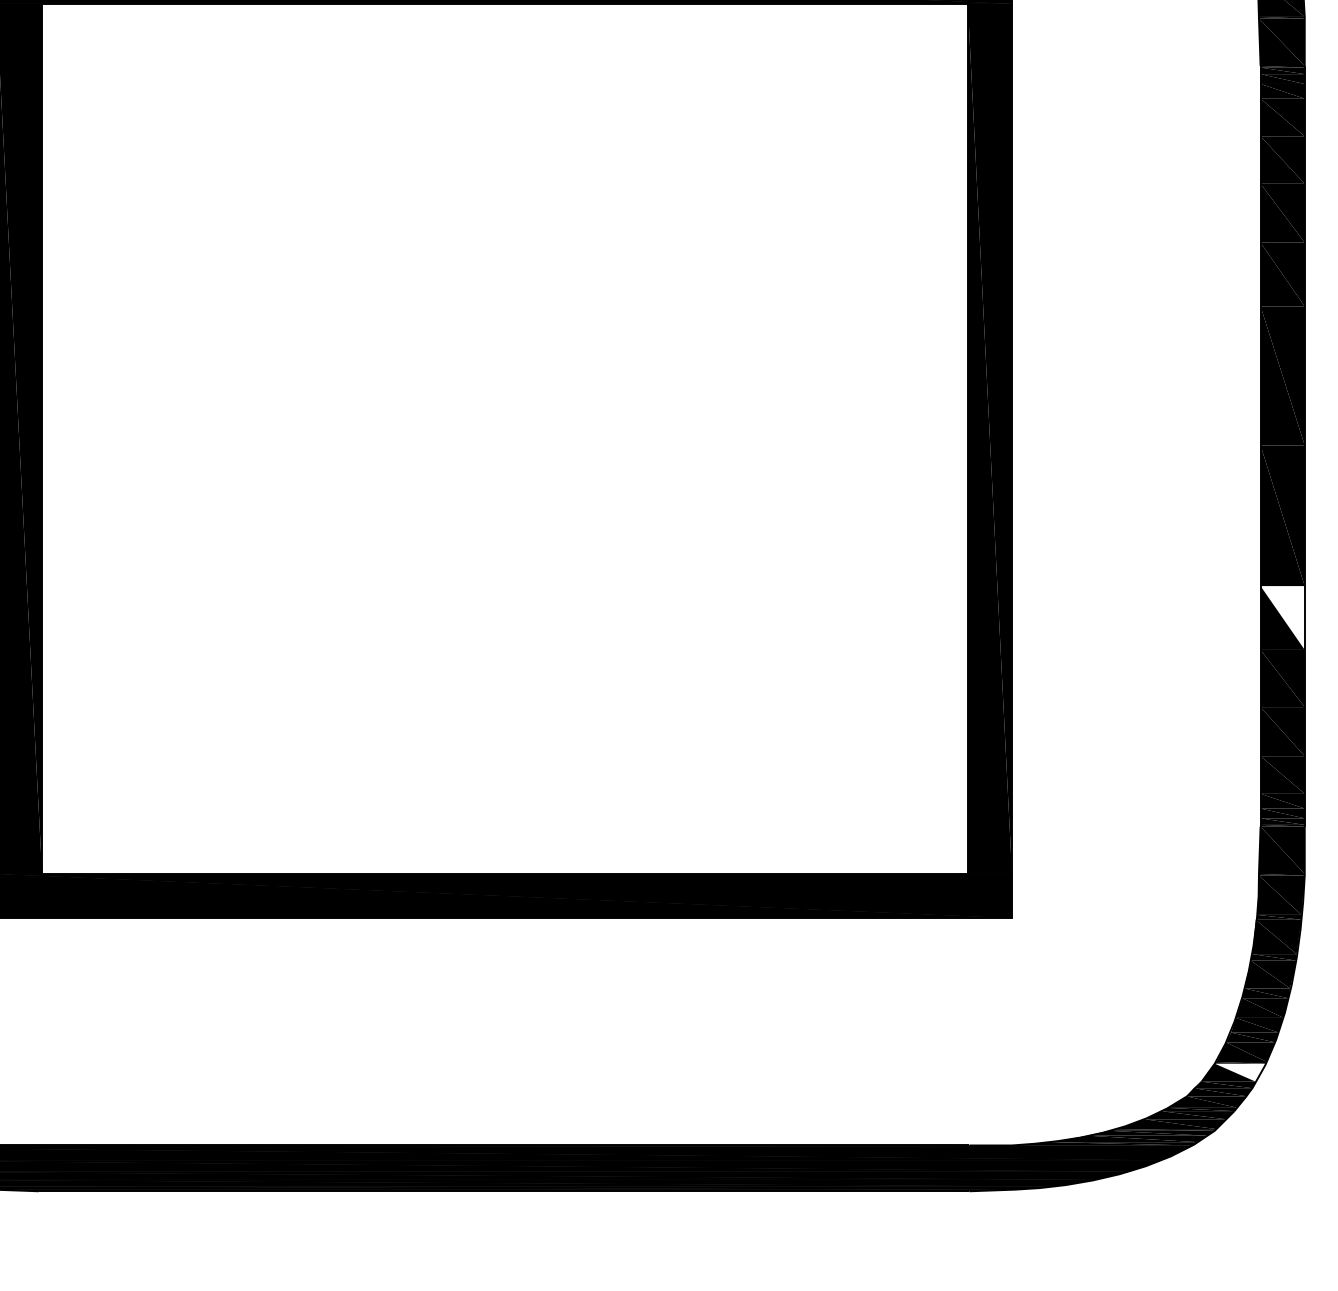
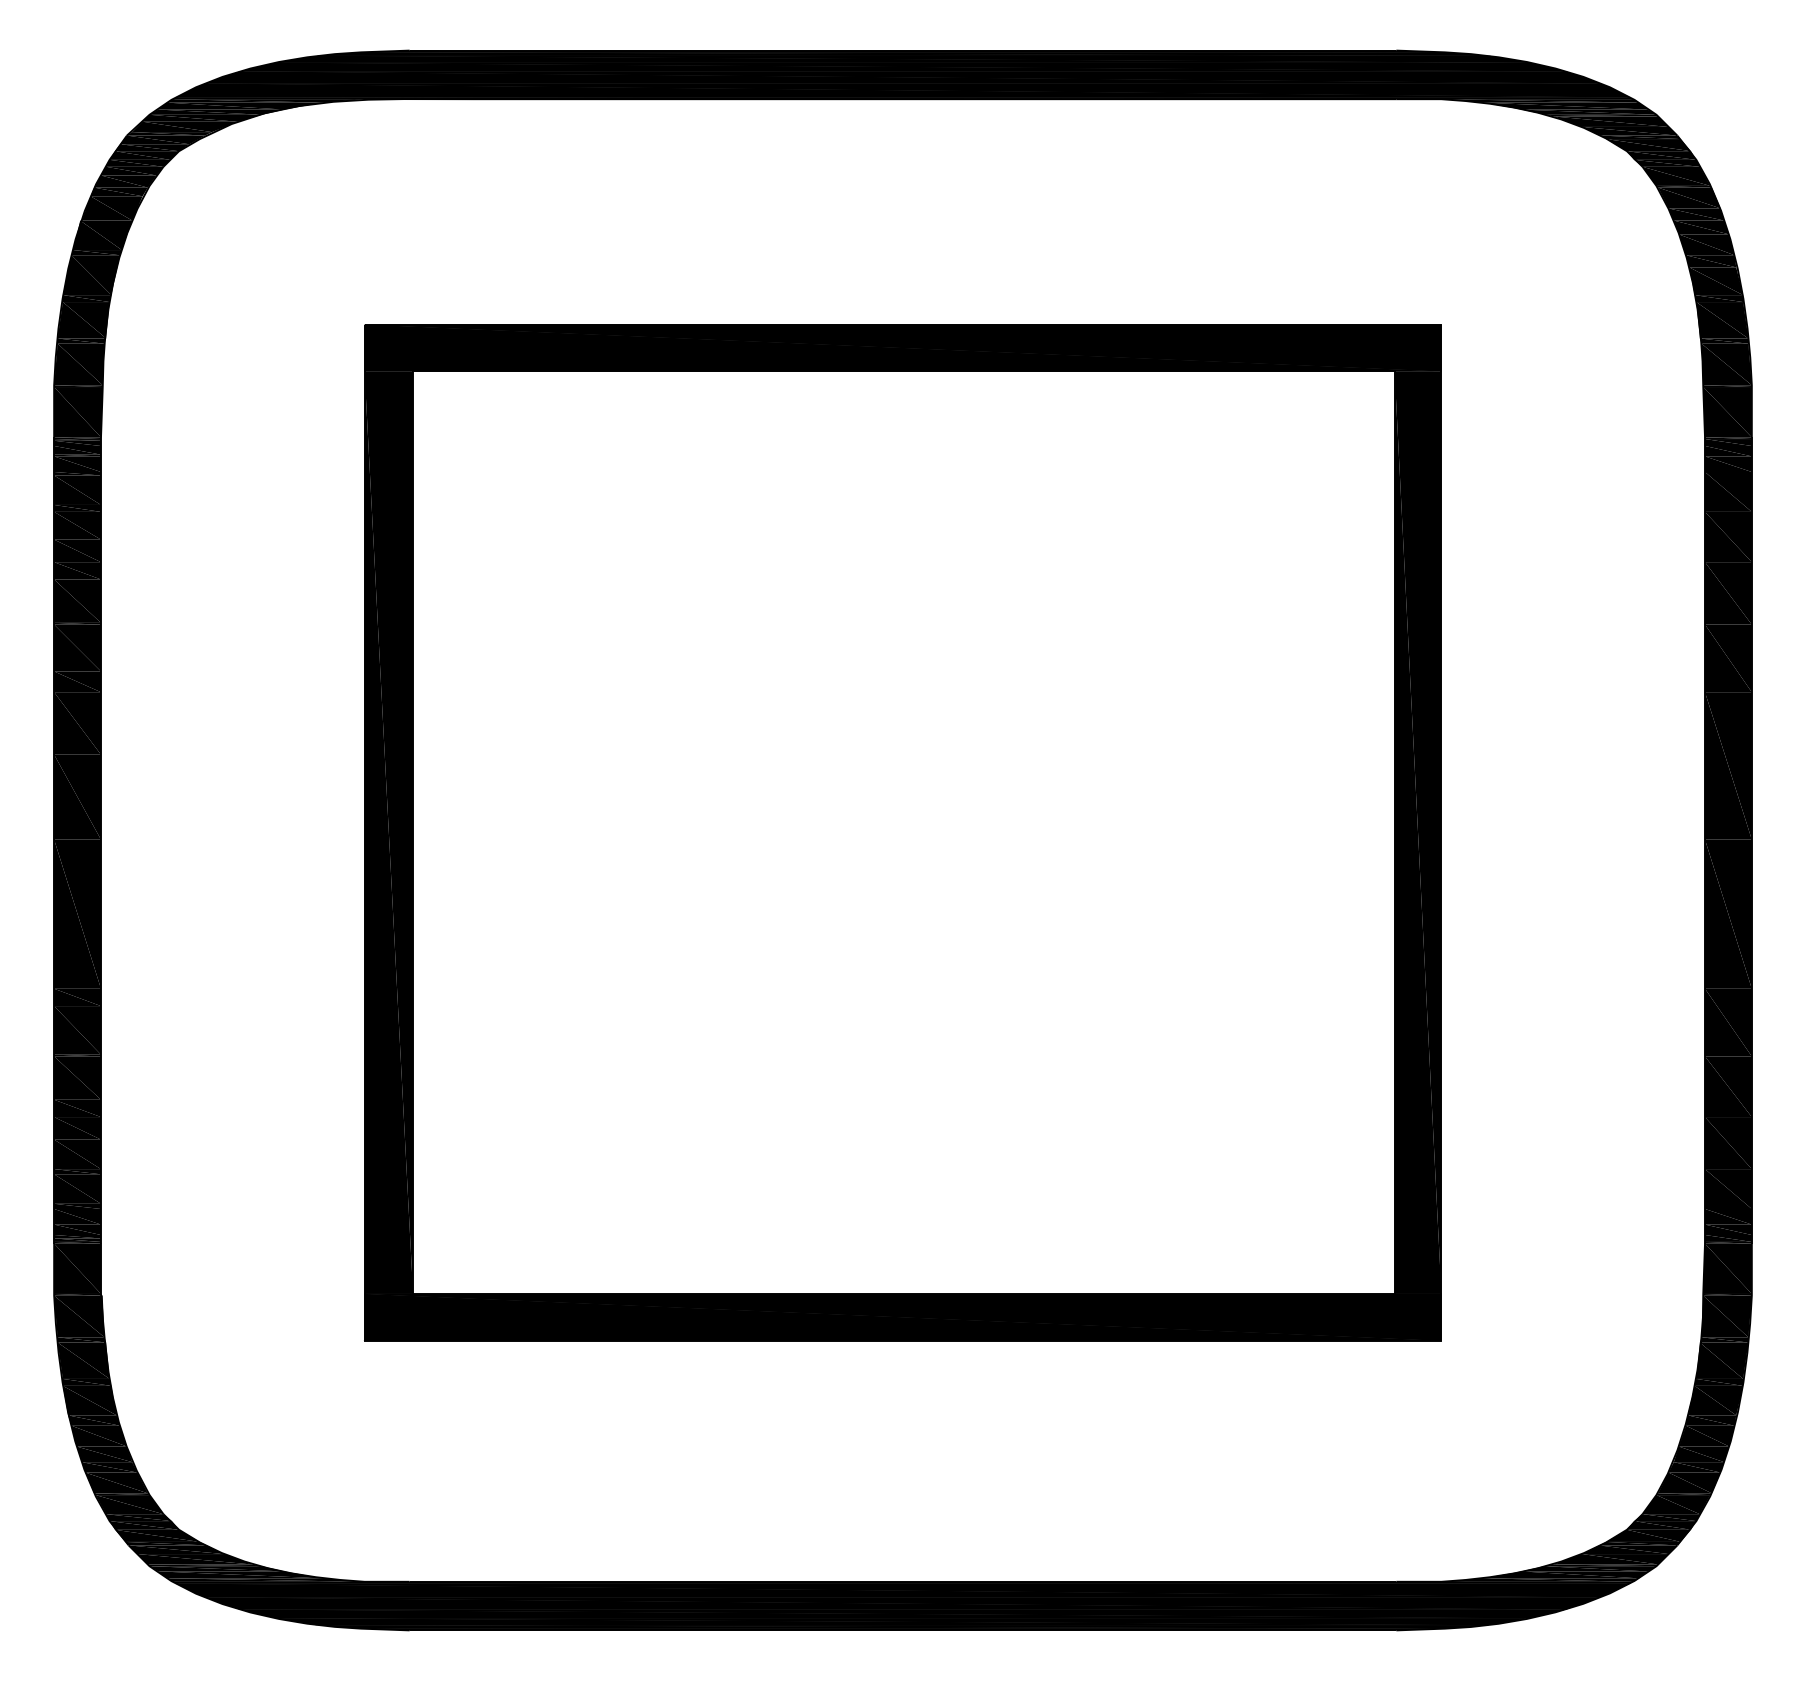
fill: (1282, 617) -> (1728, 1022), added
fill: (1240, 1072) -> (1683, 1504), added

